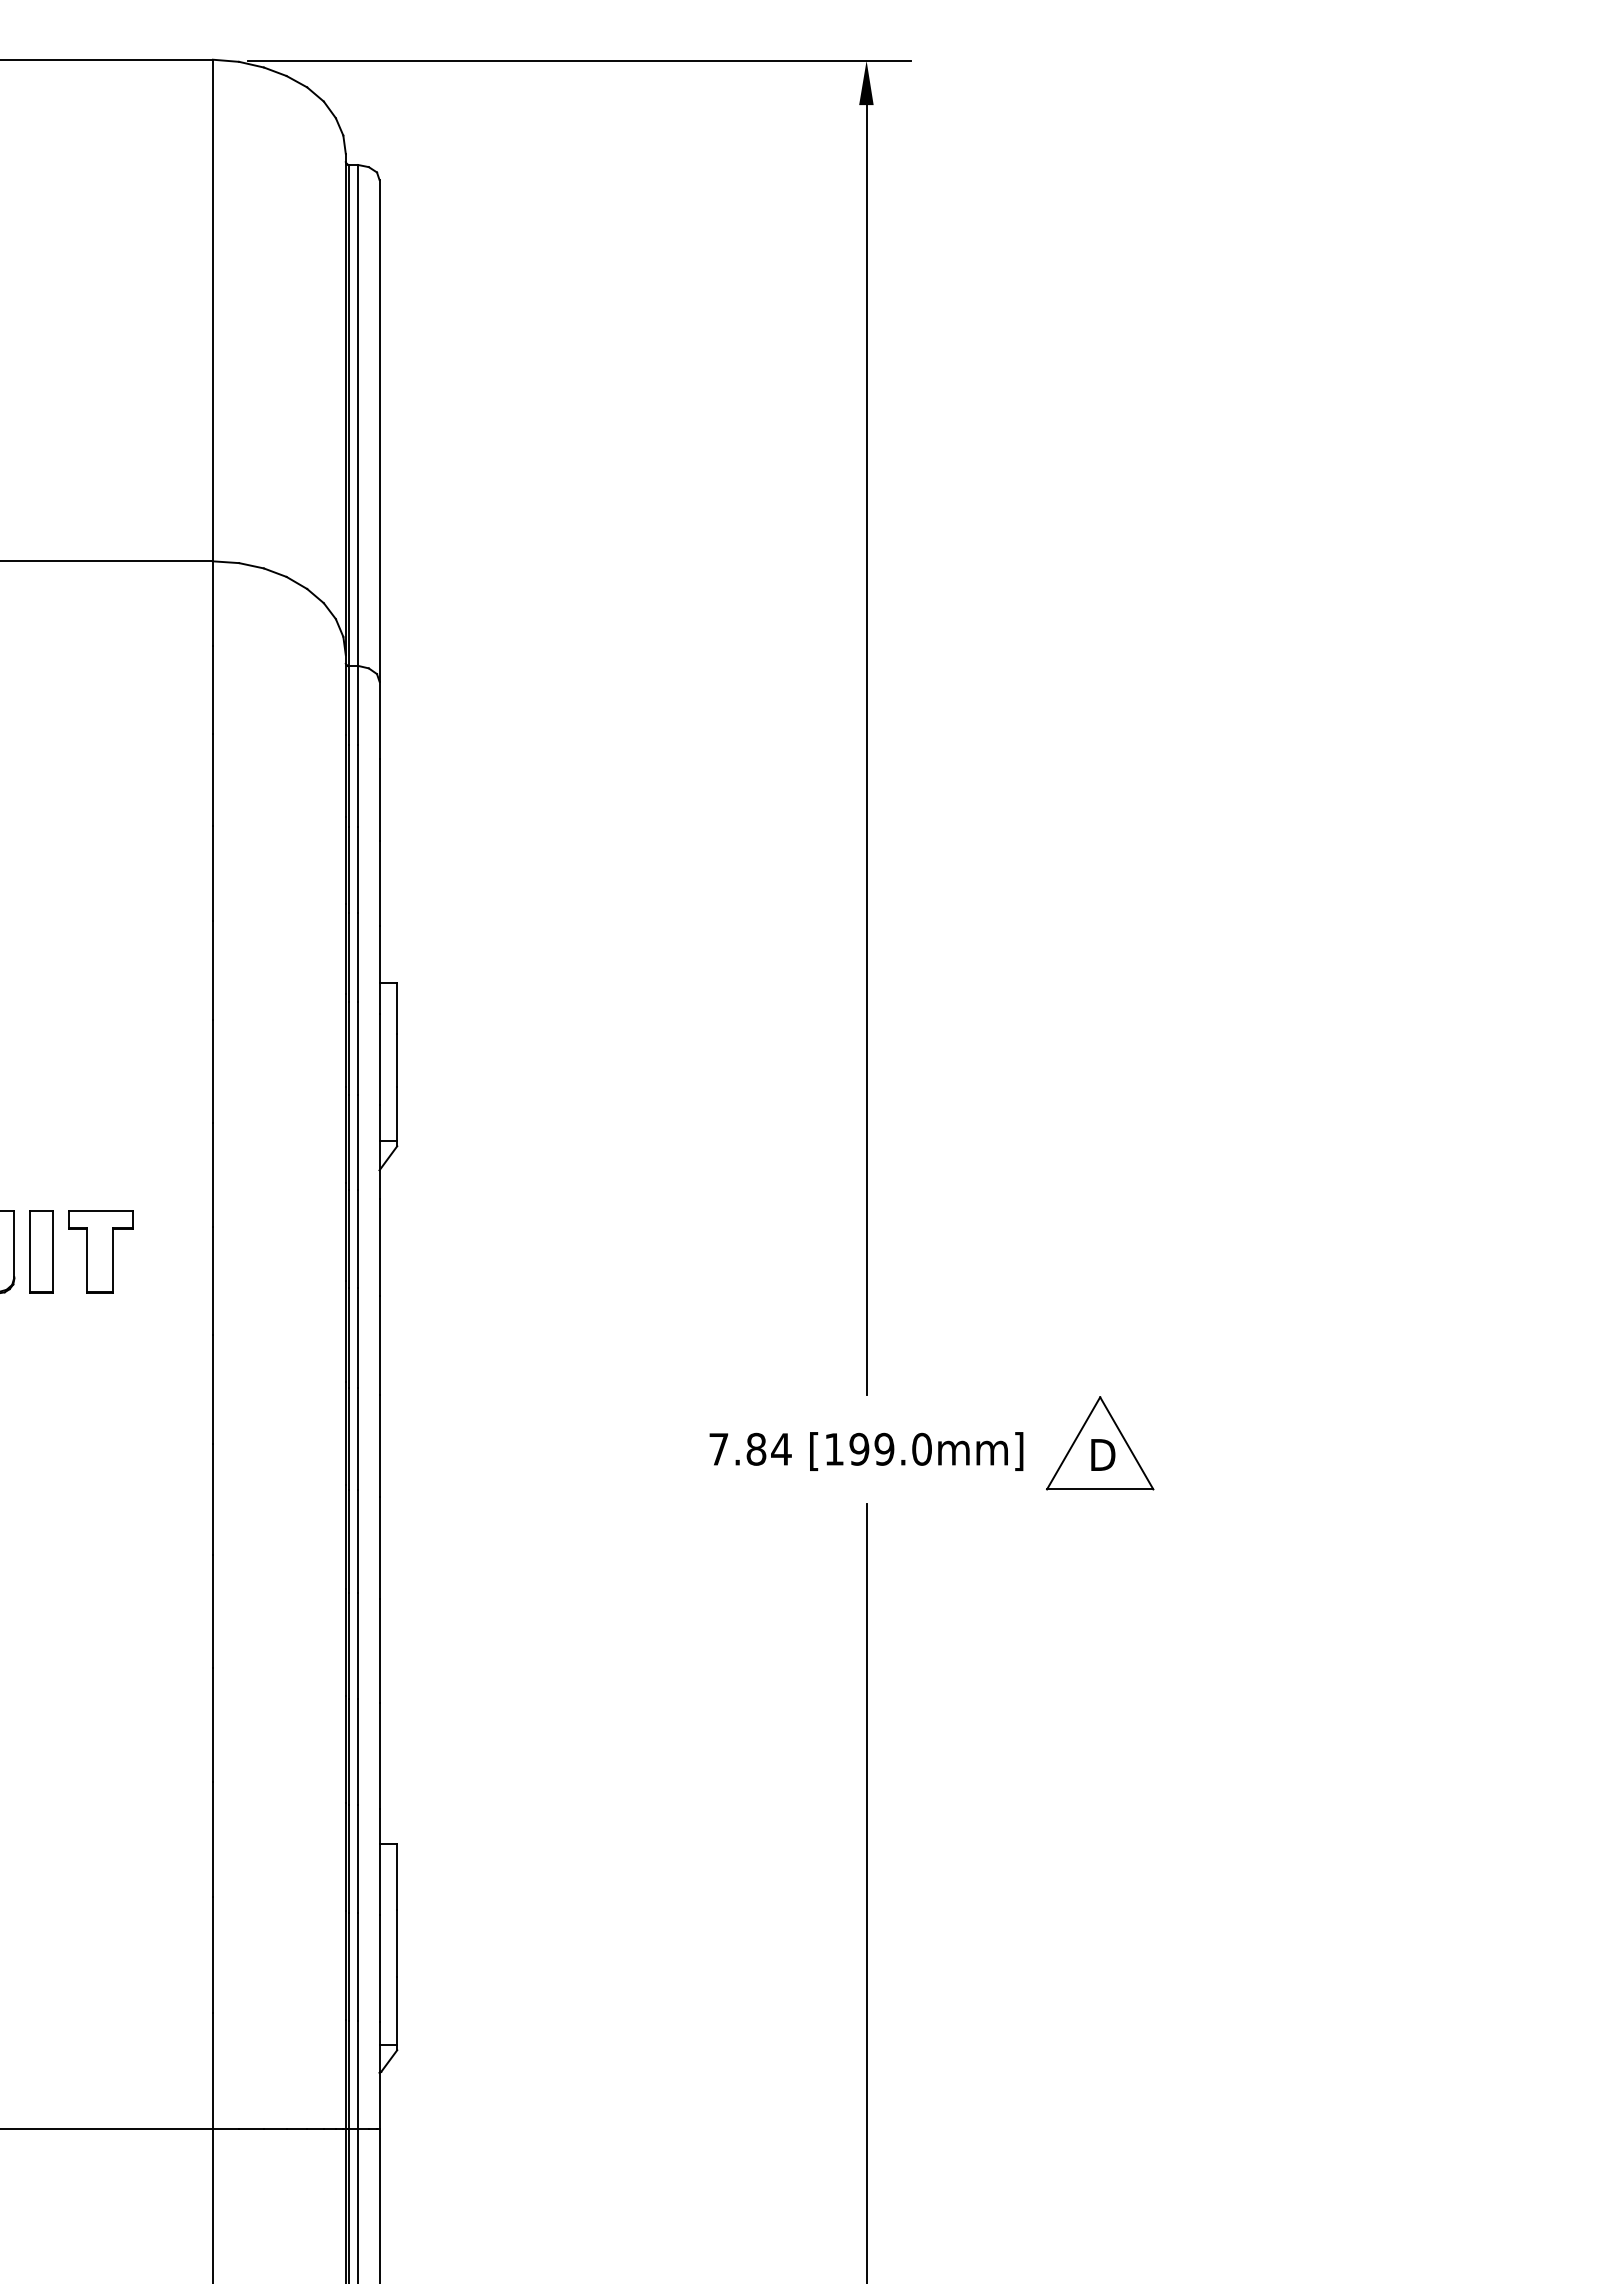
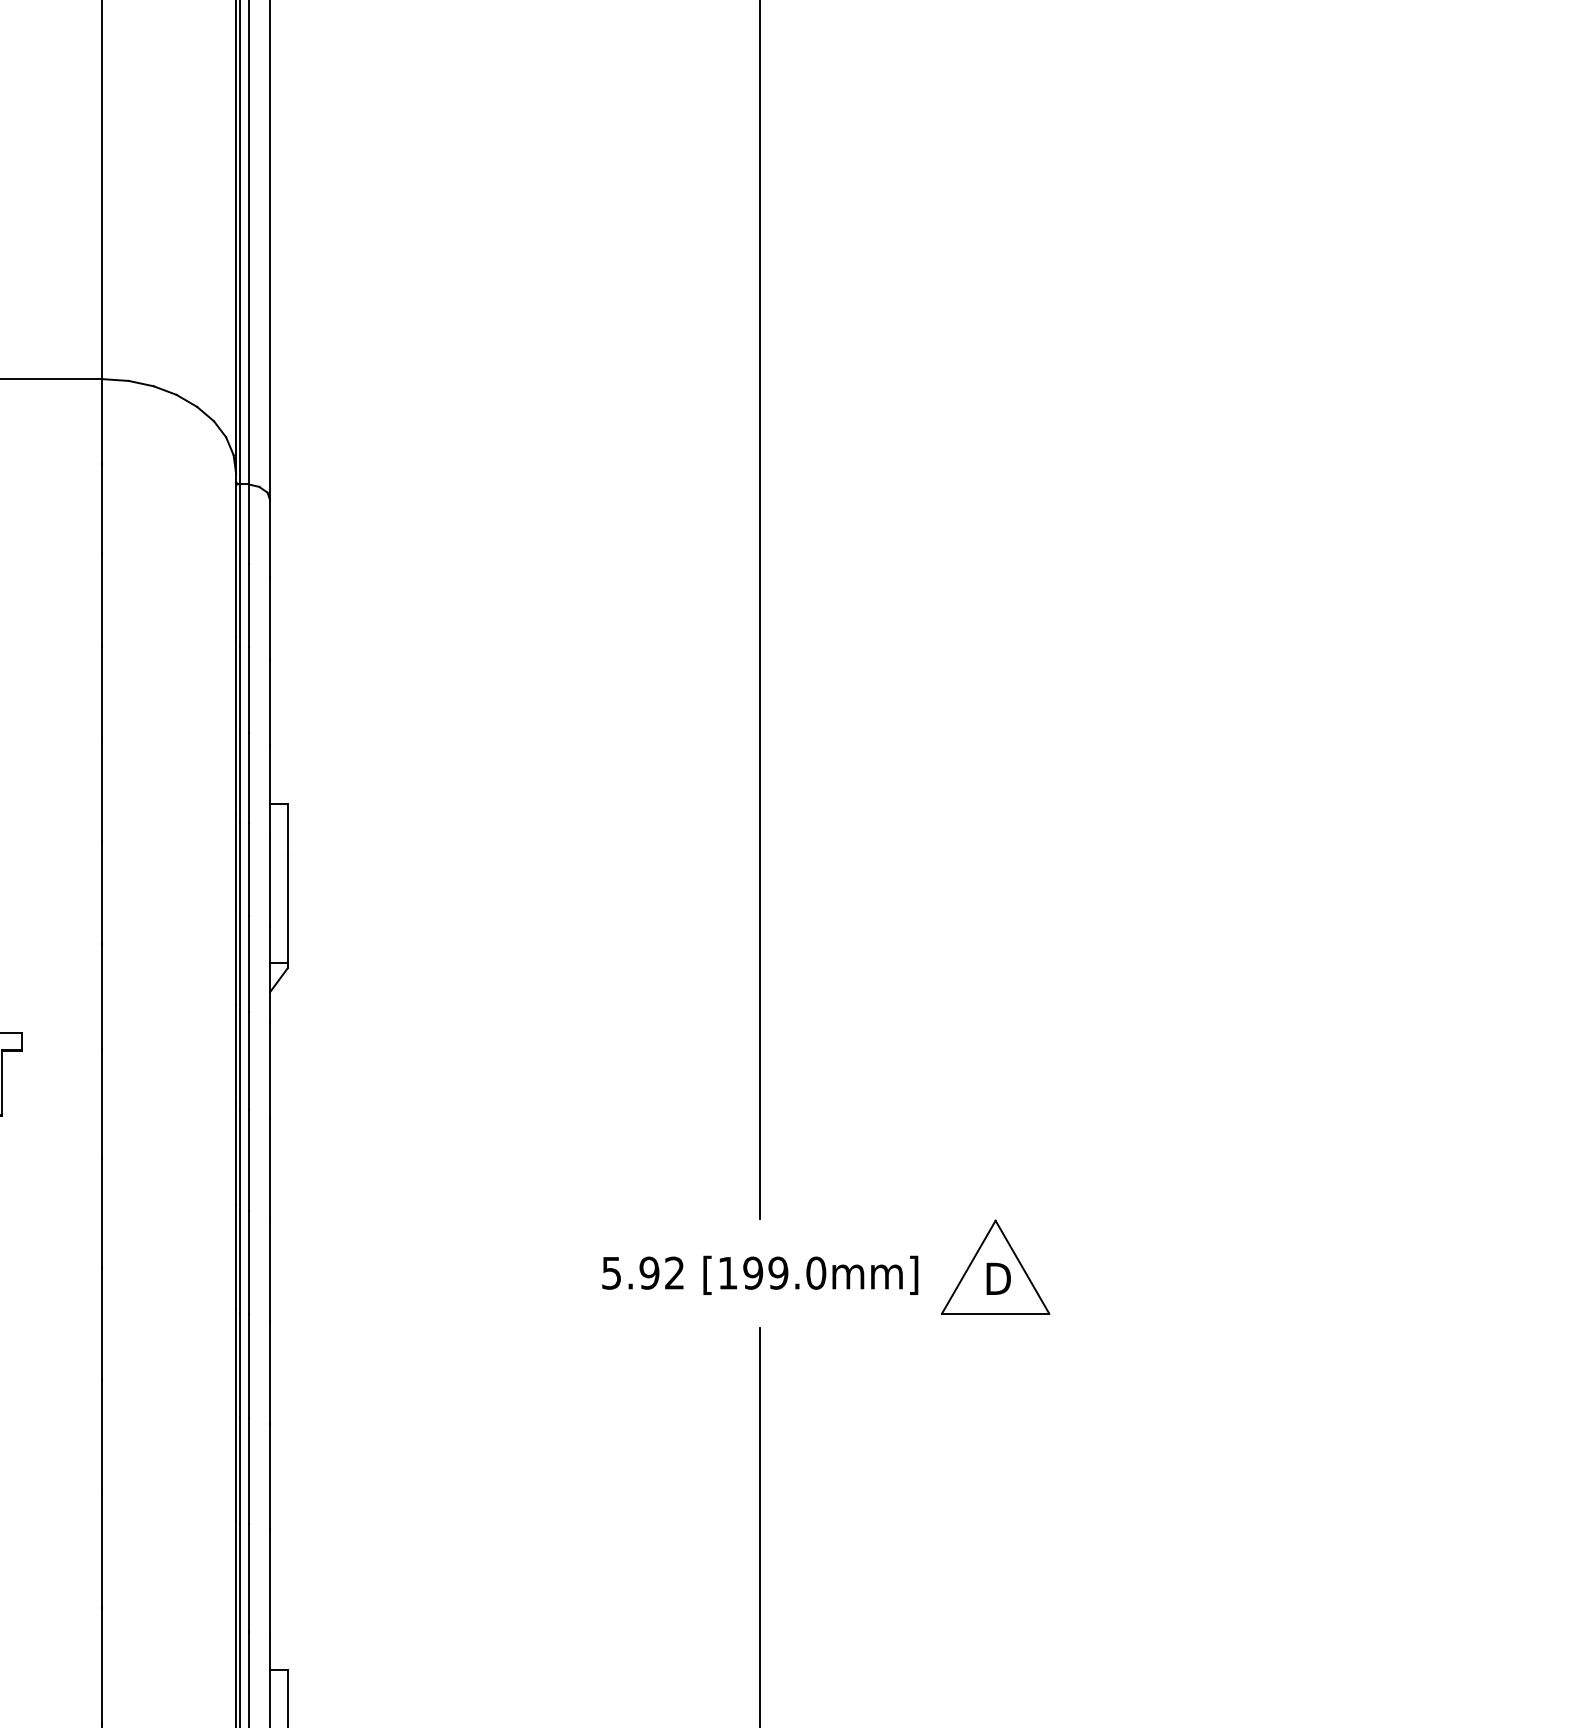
text: (750, 1448) -> (643, 1272), 7.84 -> 5.92

